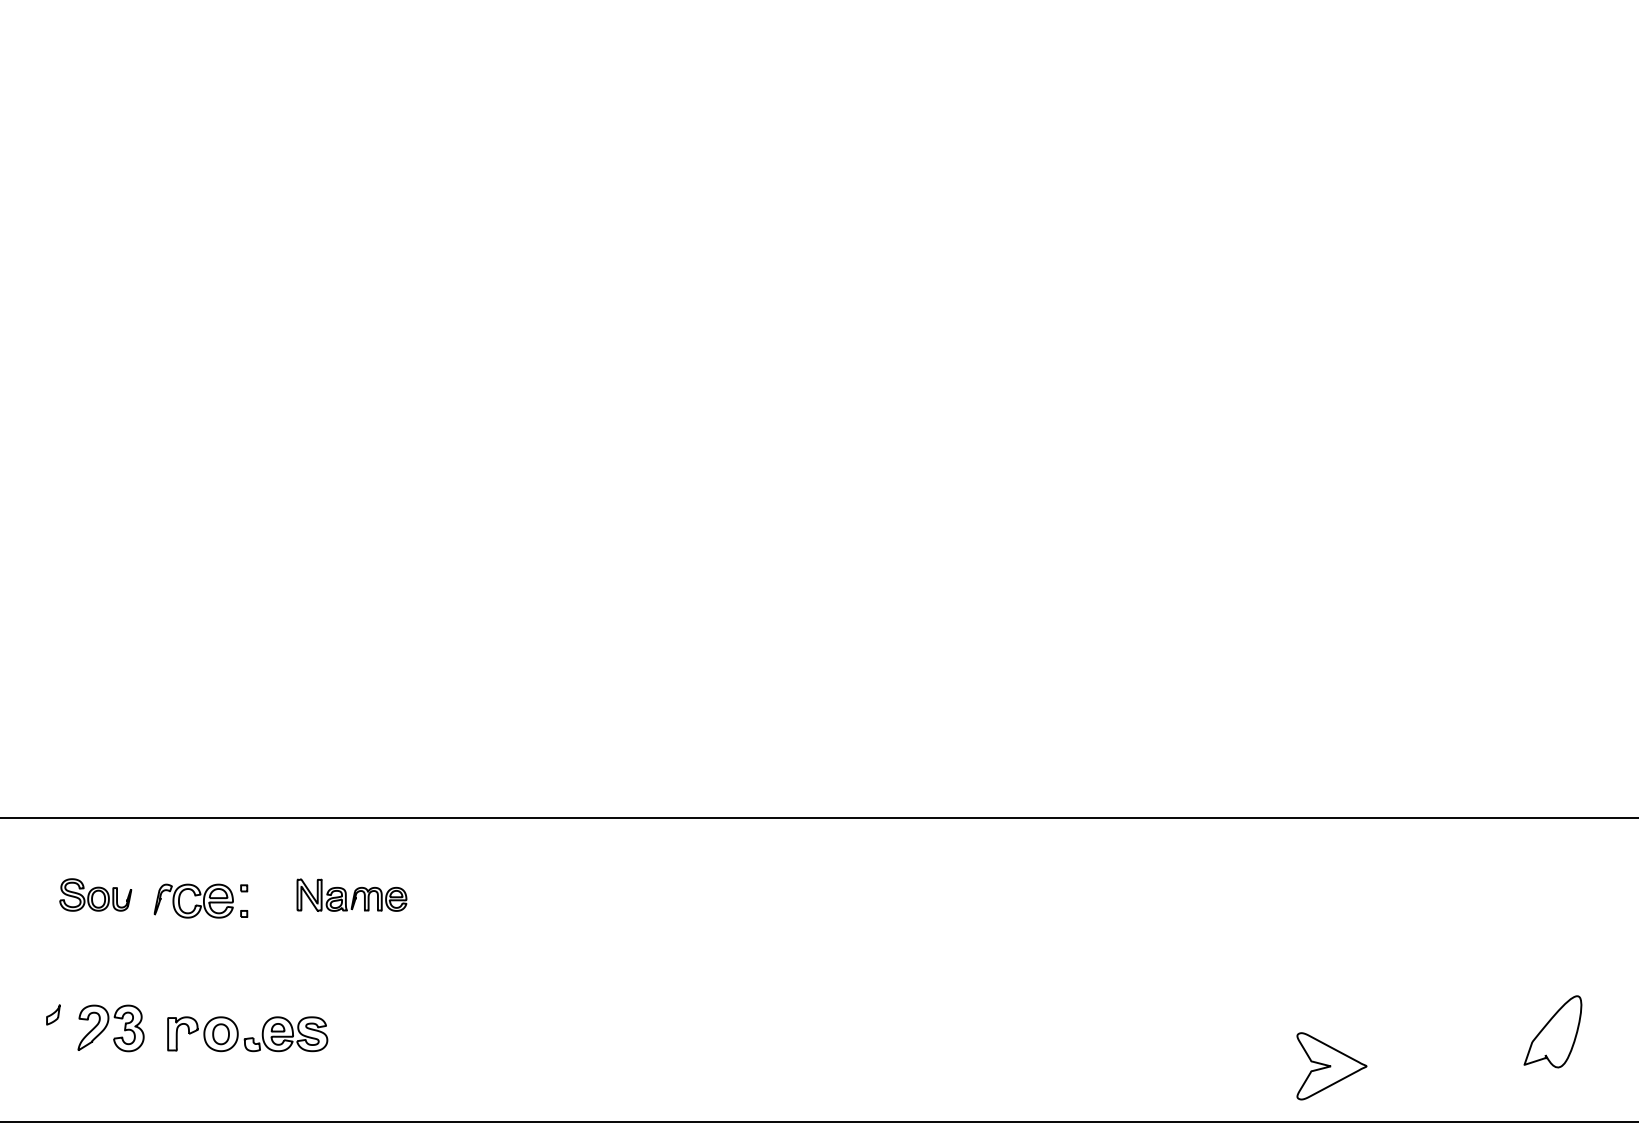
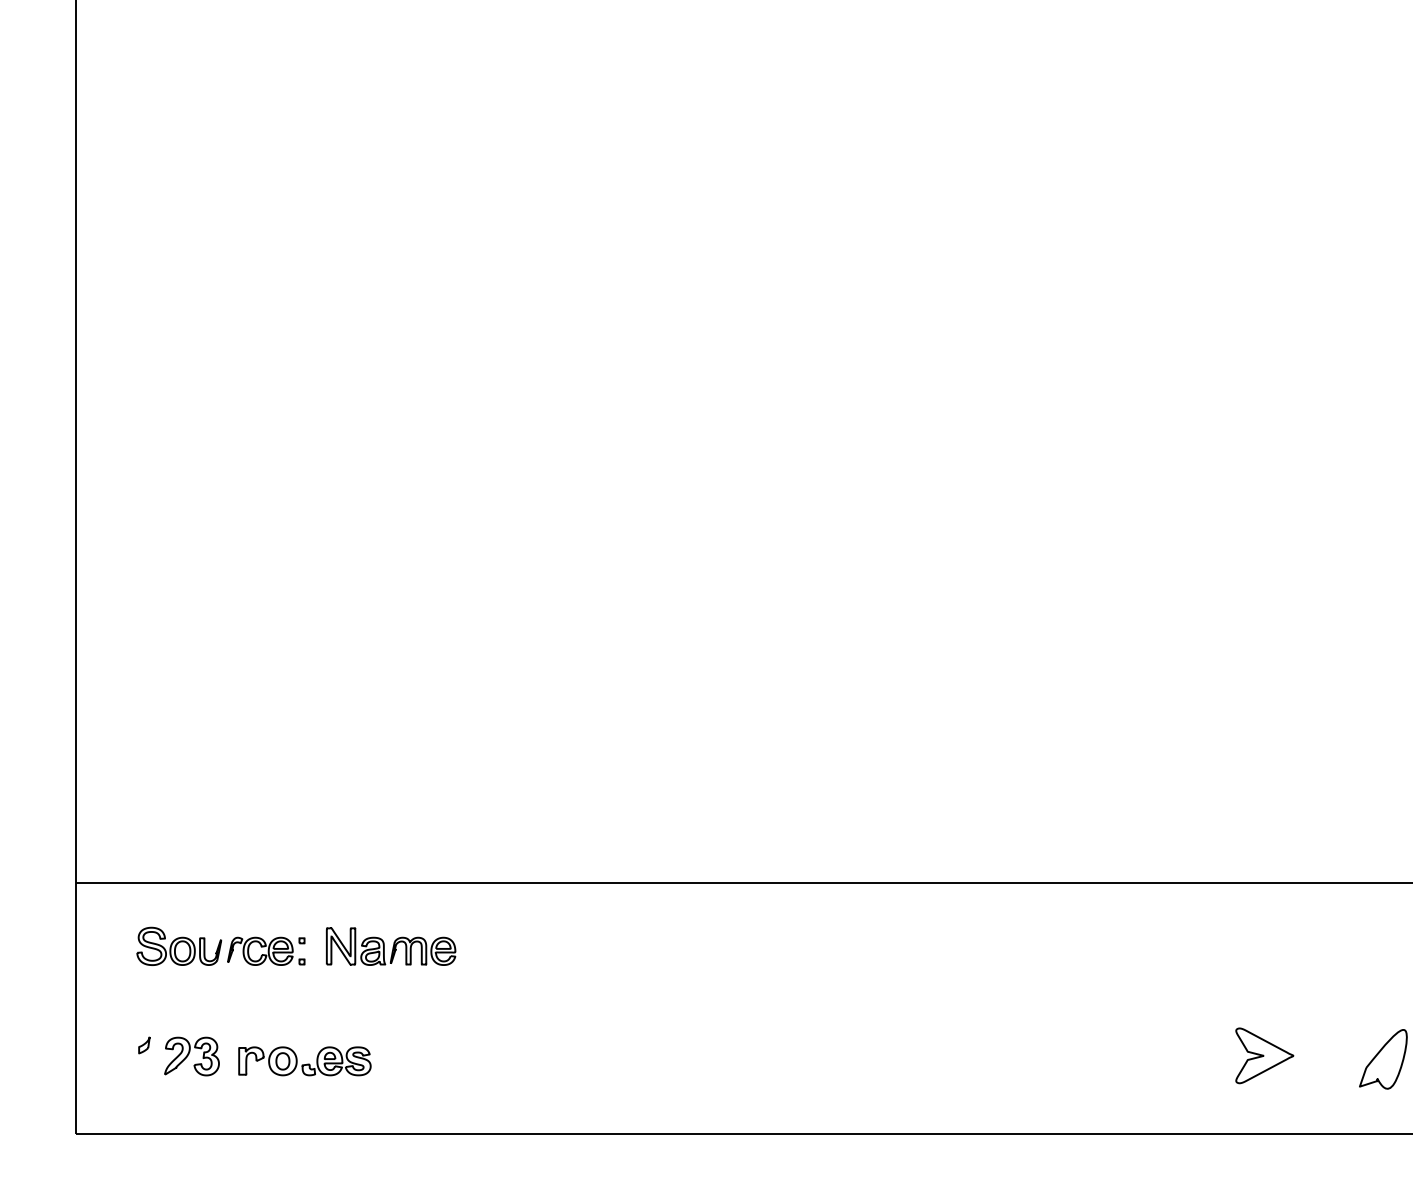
part: (95, 894) -> (179, 945), size x1.43
part: (351, 895) -> (390, 946), size x1.43
part: (1331, 1065) -> (1264, 1055), moved

